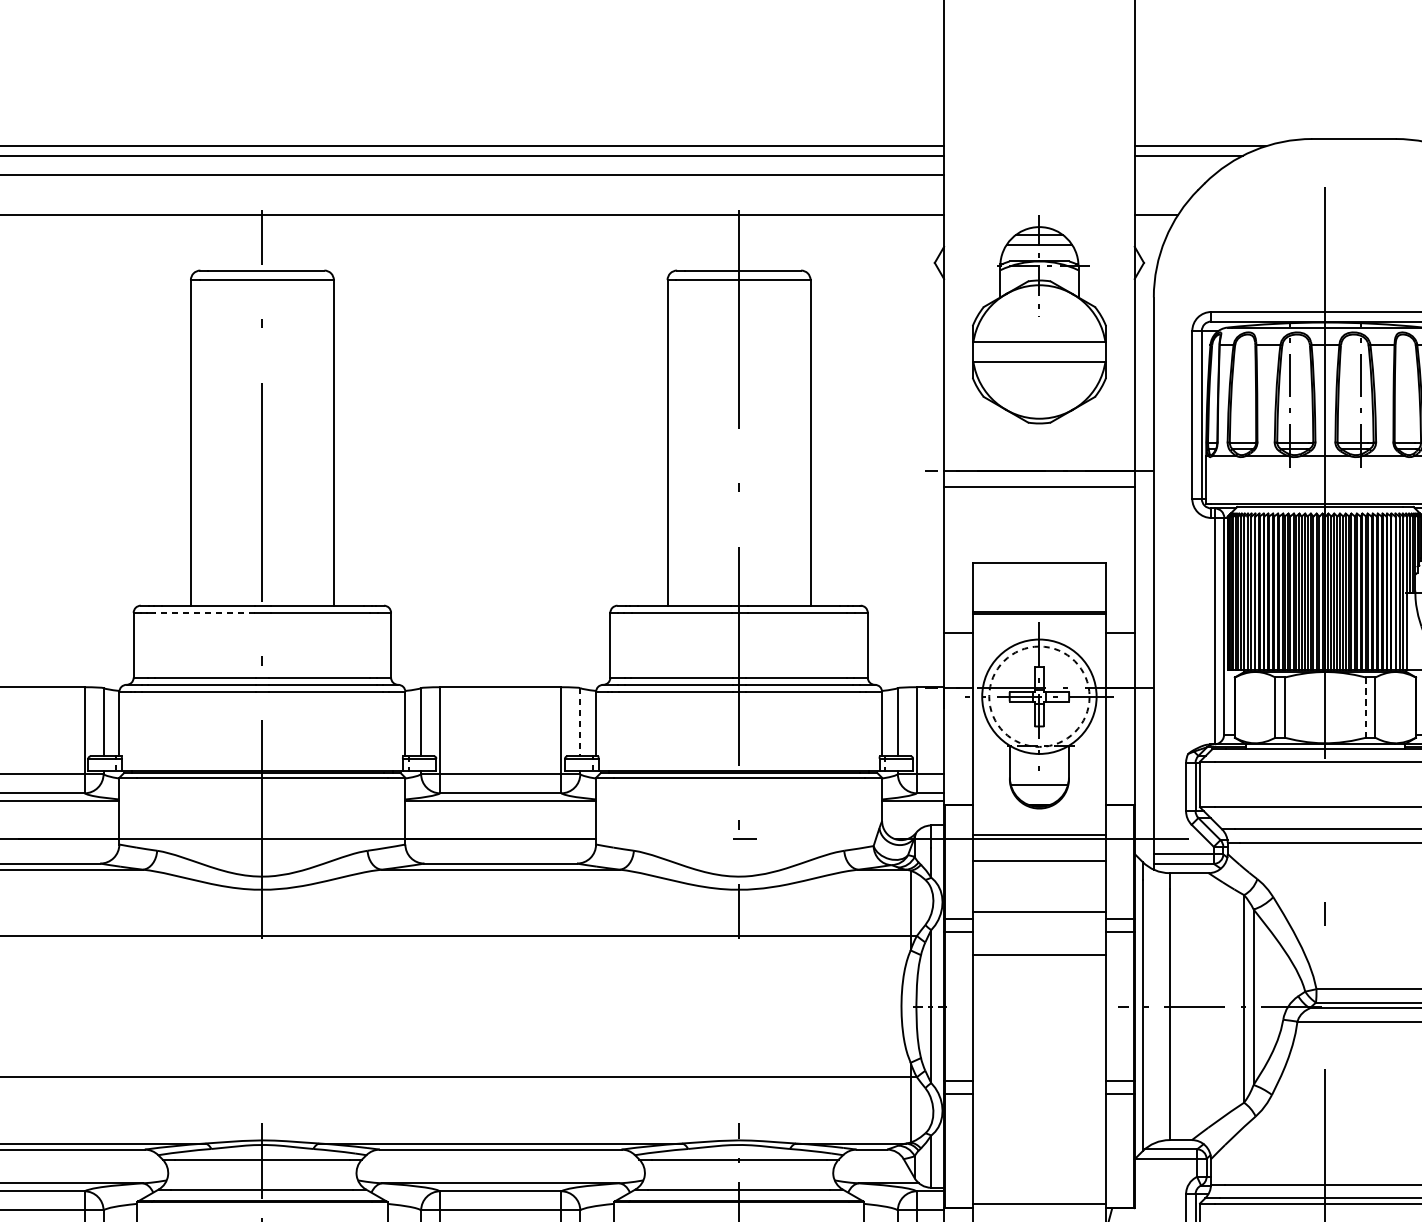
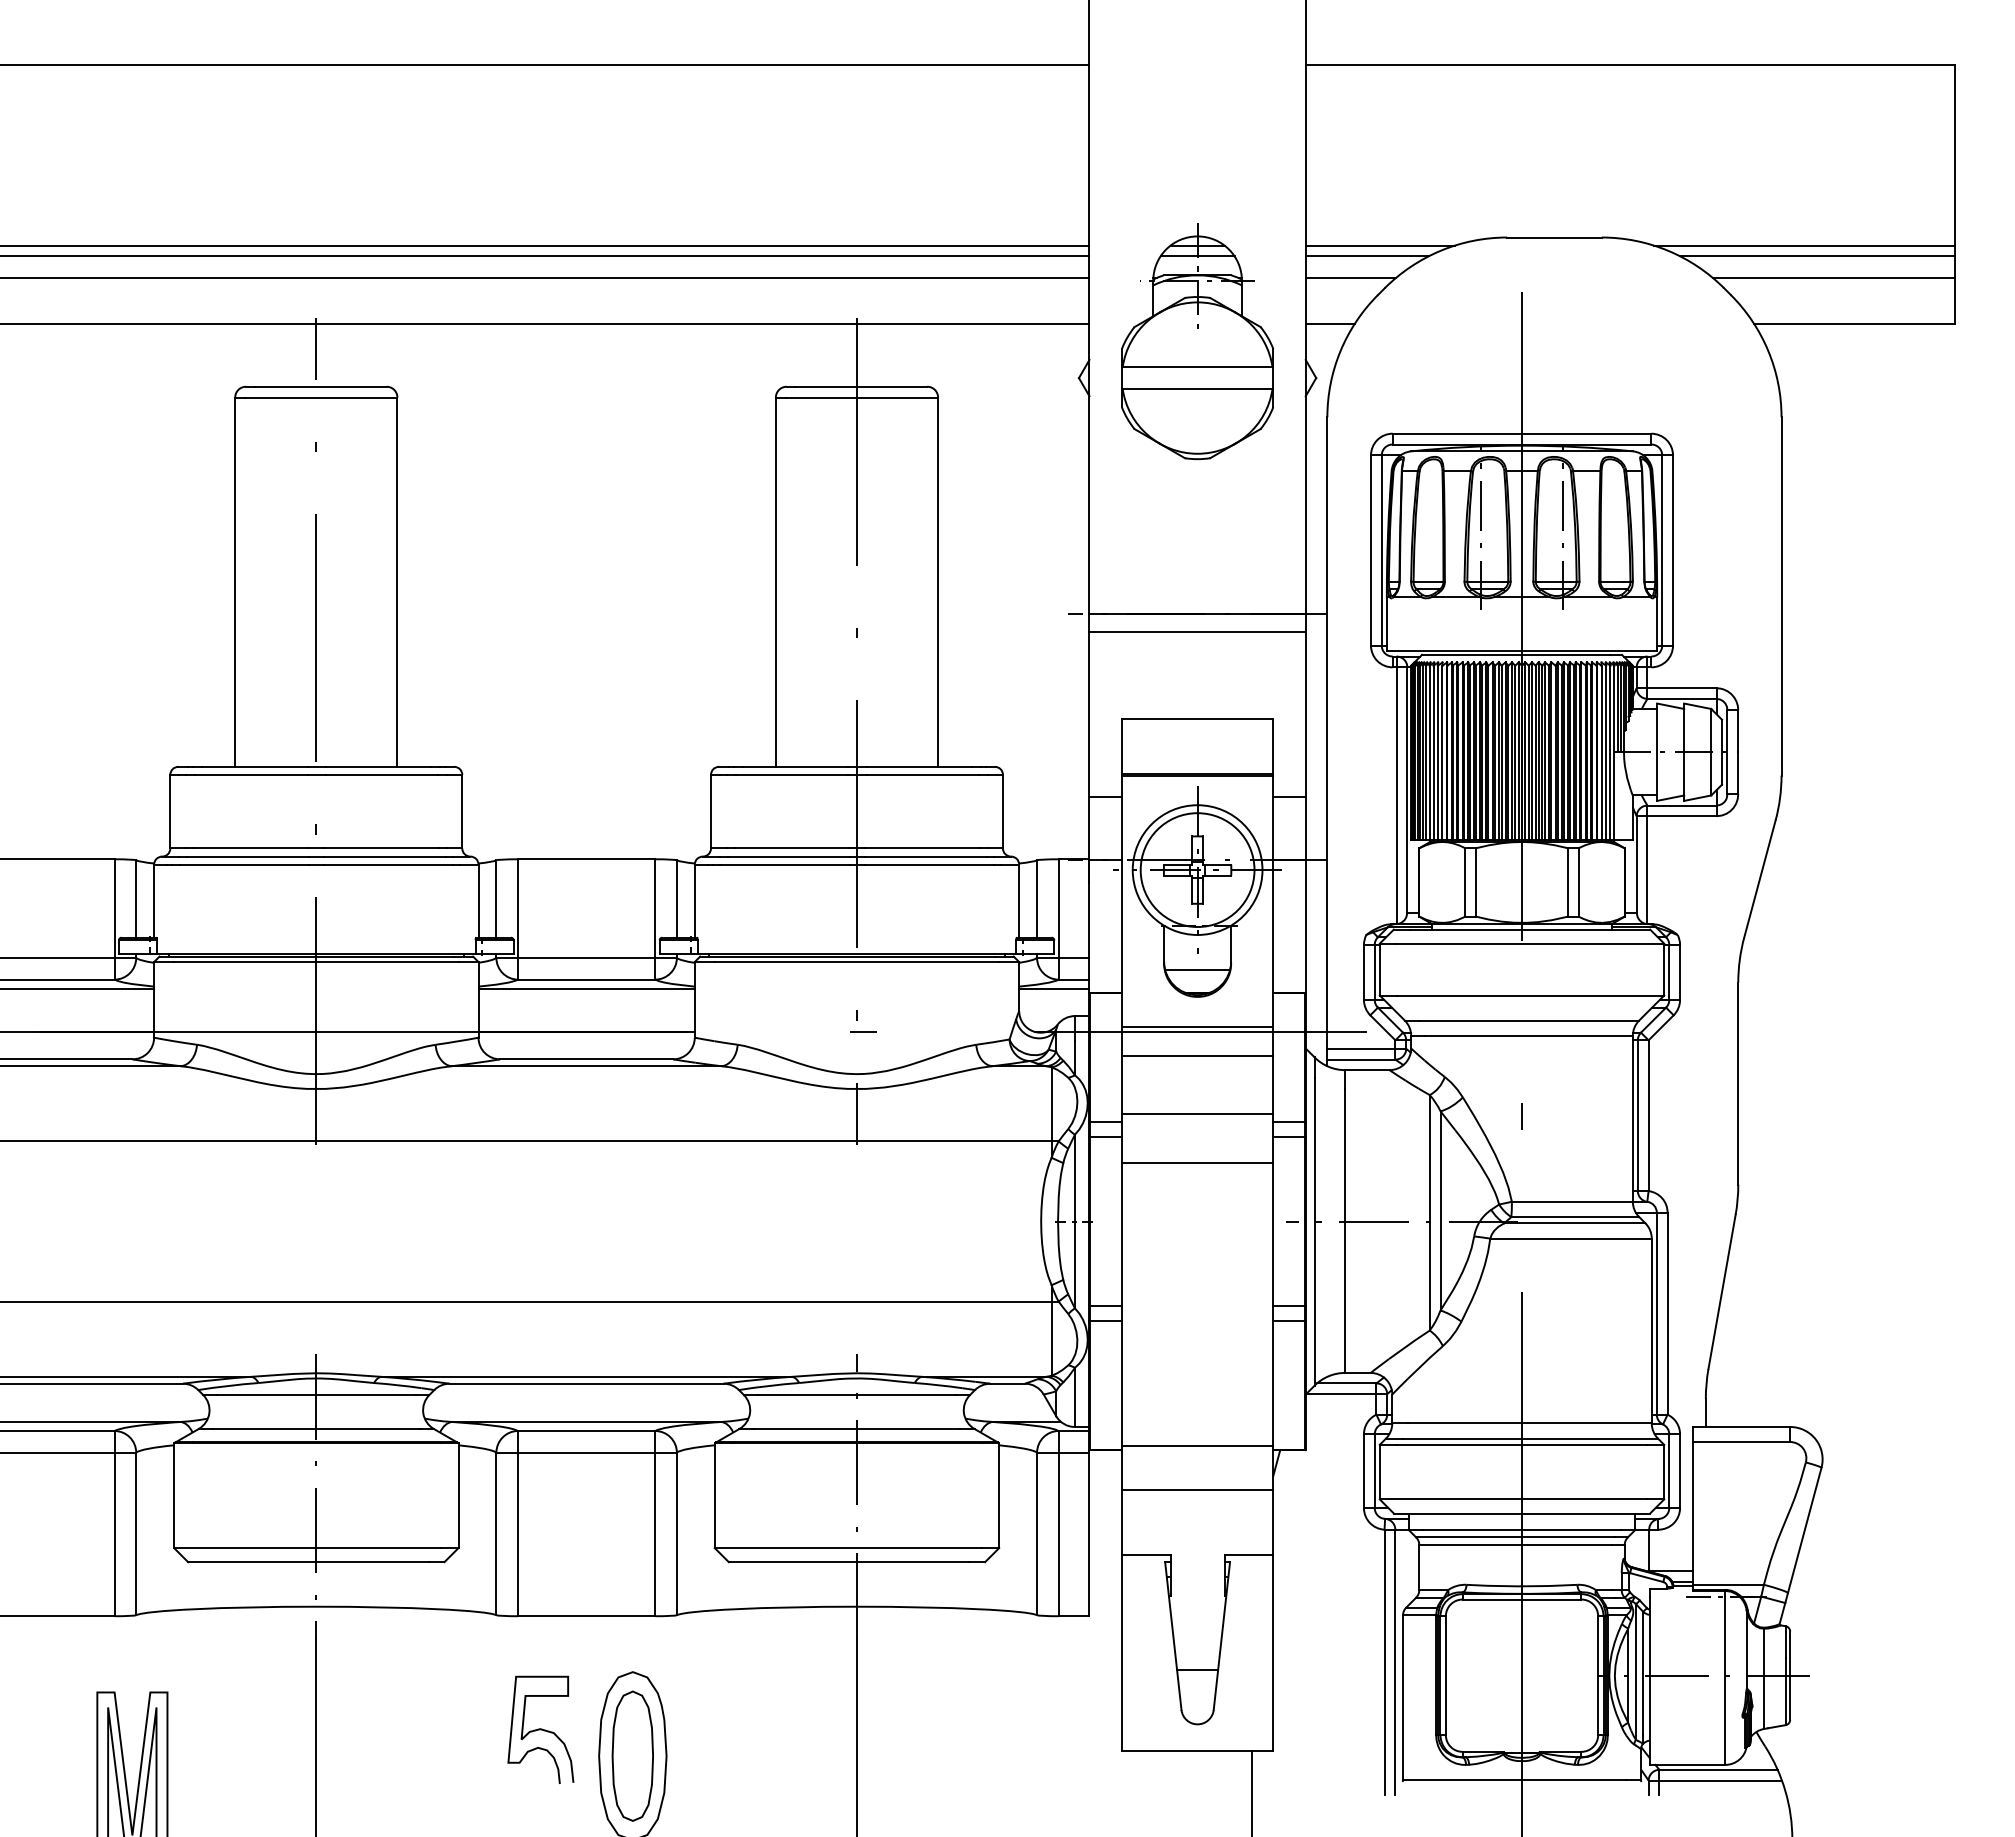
line: (1174, 175) -> (1350, 278), added
part: (1039, 319) -> (1197, 341), moved
line: (204, 612) -> (250, 774), dashed -> solid
circle: (1039, 697) -> (1197, 870), dashed -> solid
line: (1365, 707) -> (1567, 882), dashed -> solid
line: (579, 721) -> (676, 898), dashed -> solid

